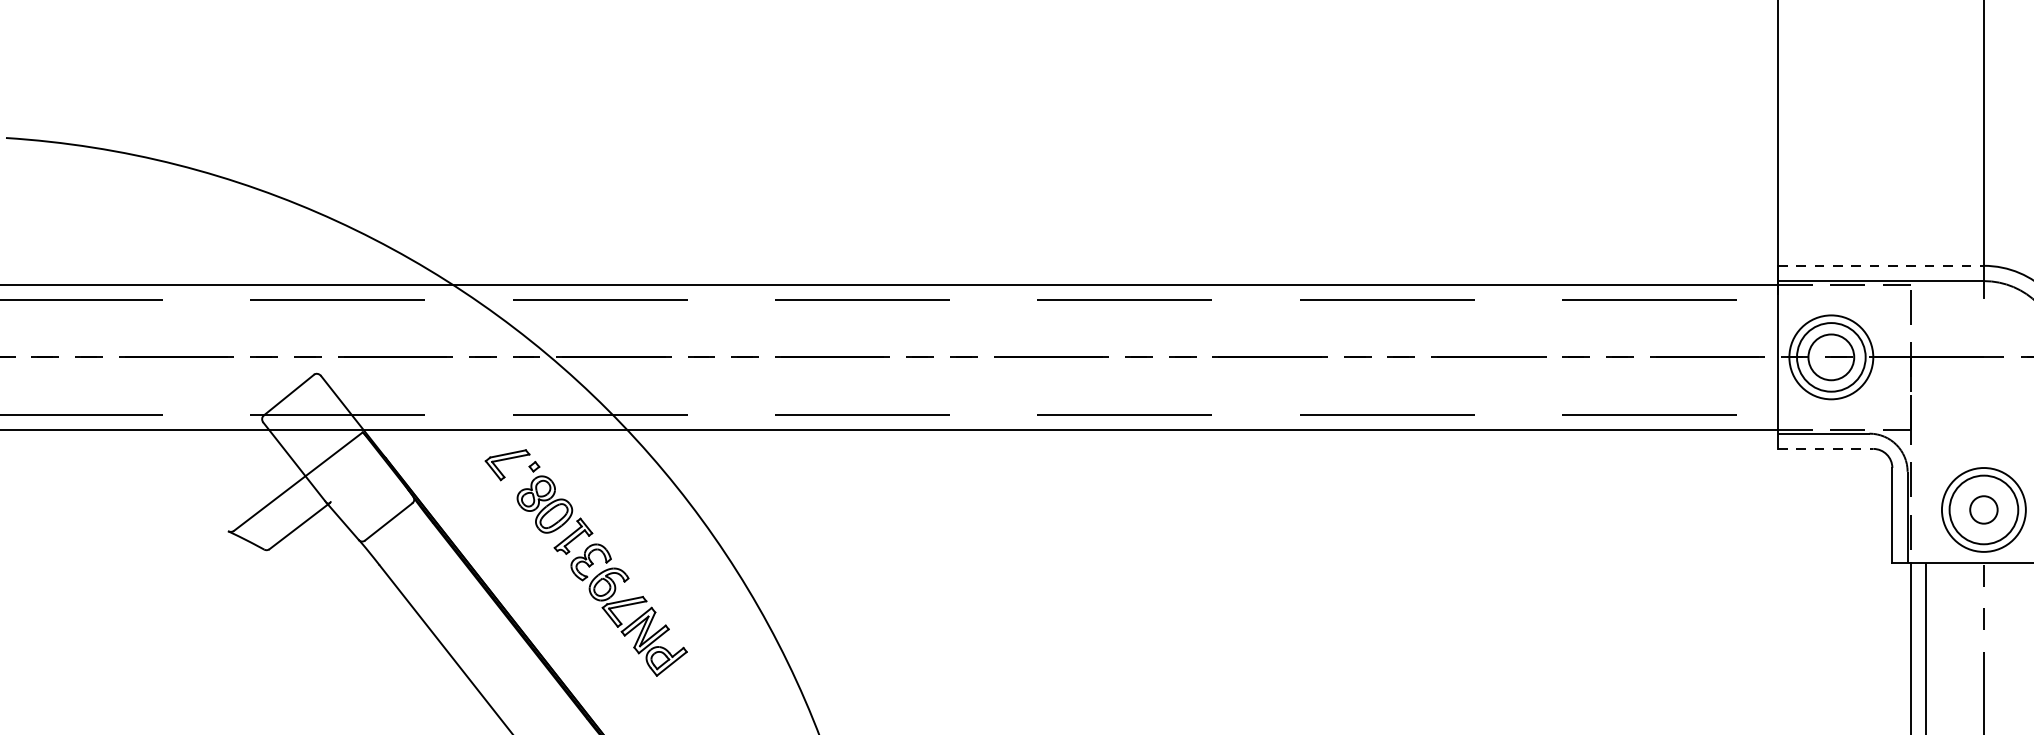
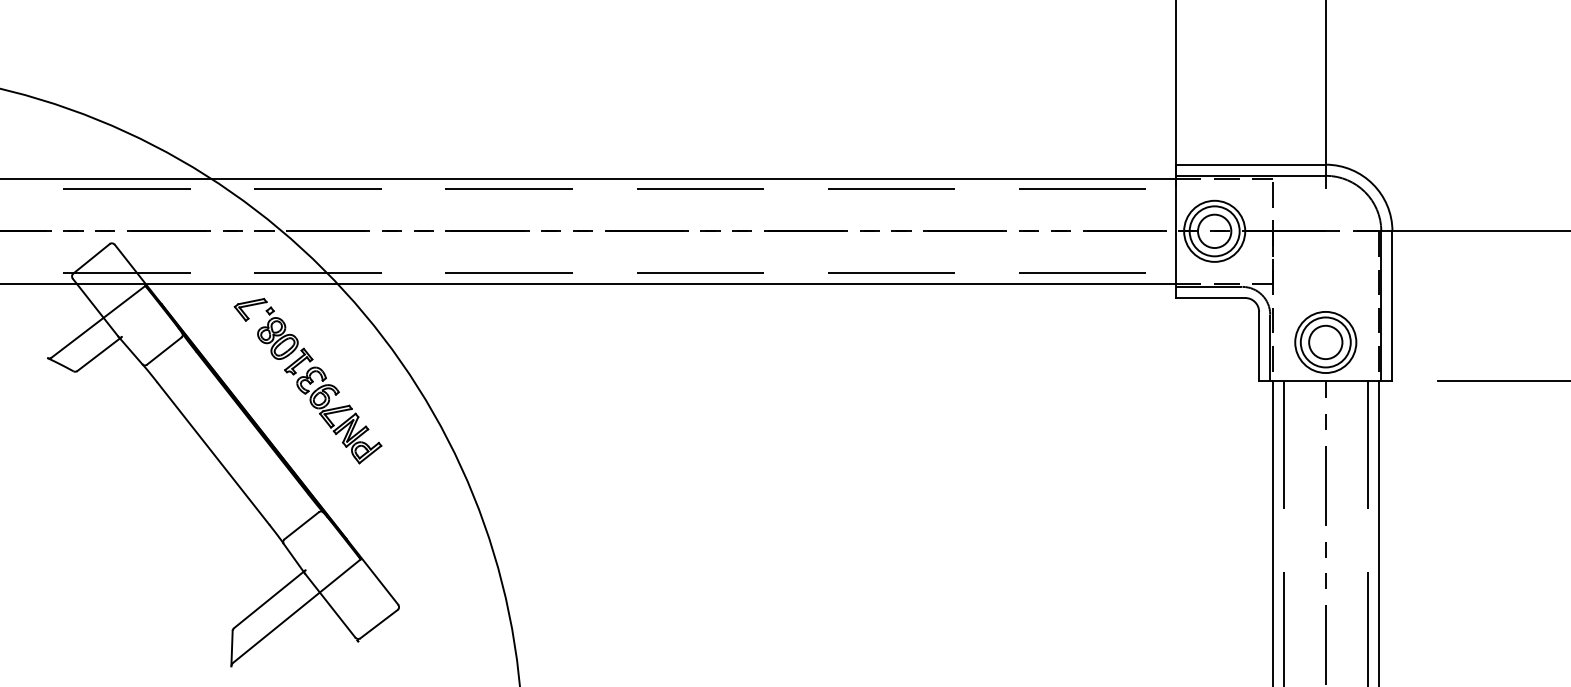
line: (1880, 265) -> (1250, 164), dashed -> solid
line: (1825, 449) -> (1210, 298), dashed -> solid
circle: (1983, 510) -> (1325, 342), size x1.67

